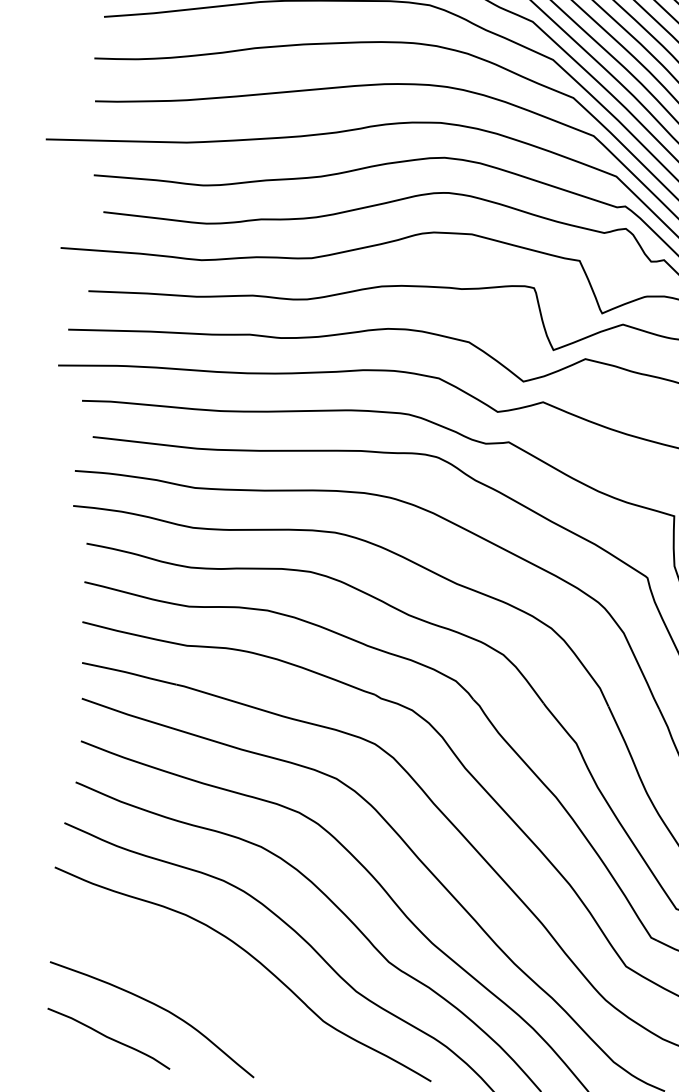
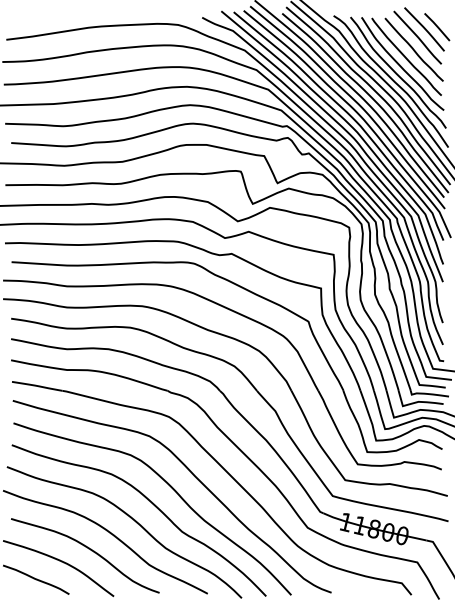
curve: (210, 986) -> (88, 549), added

